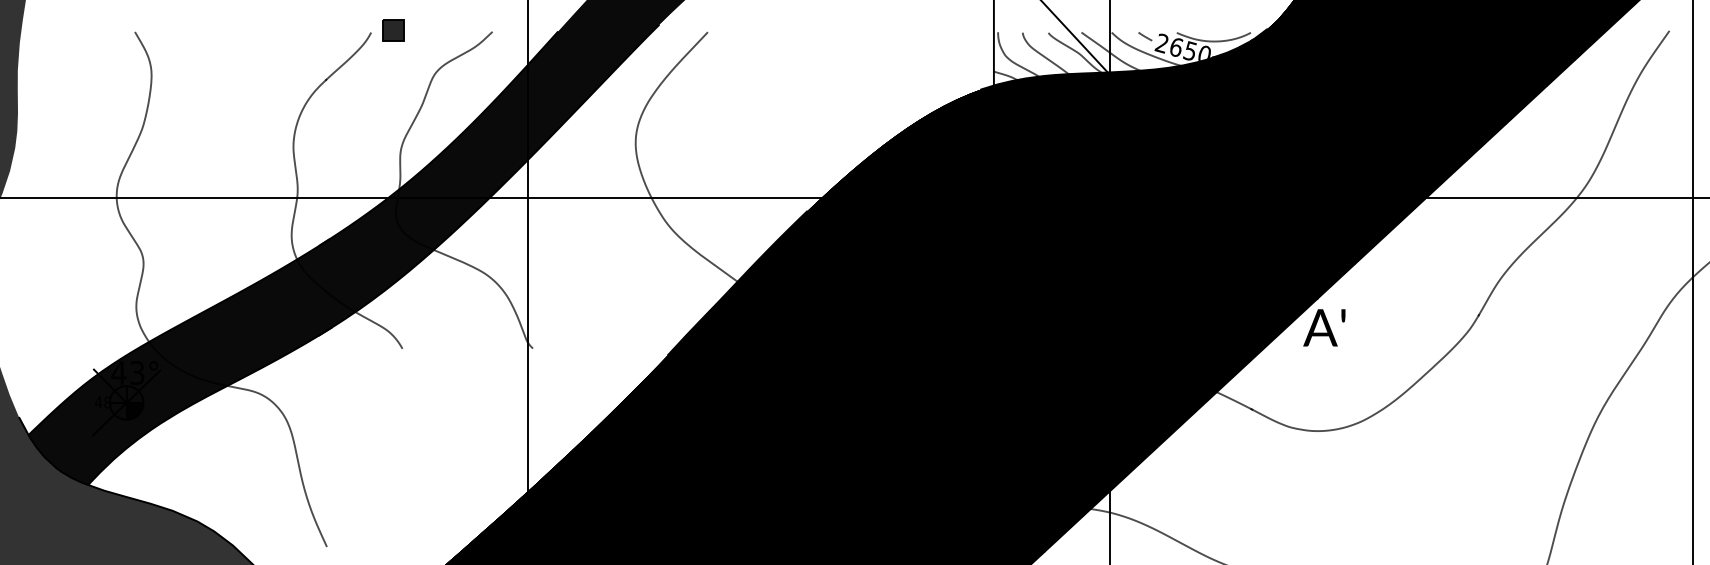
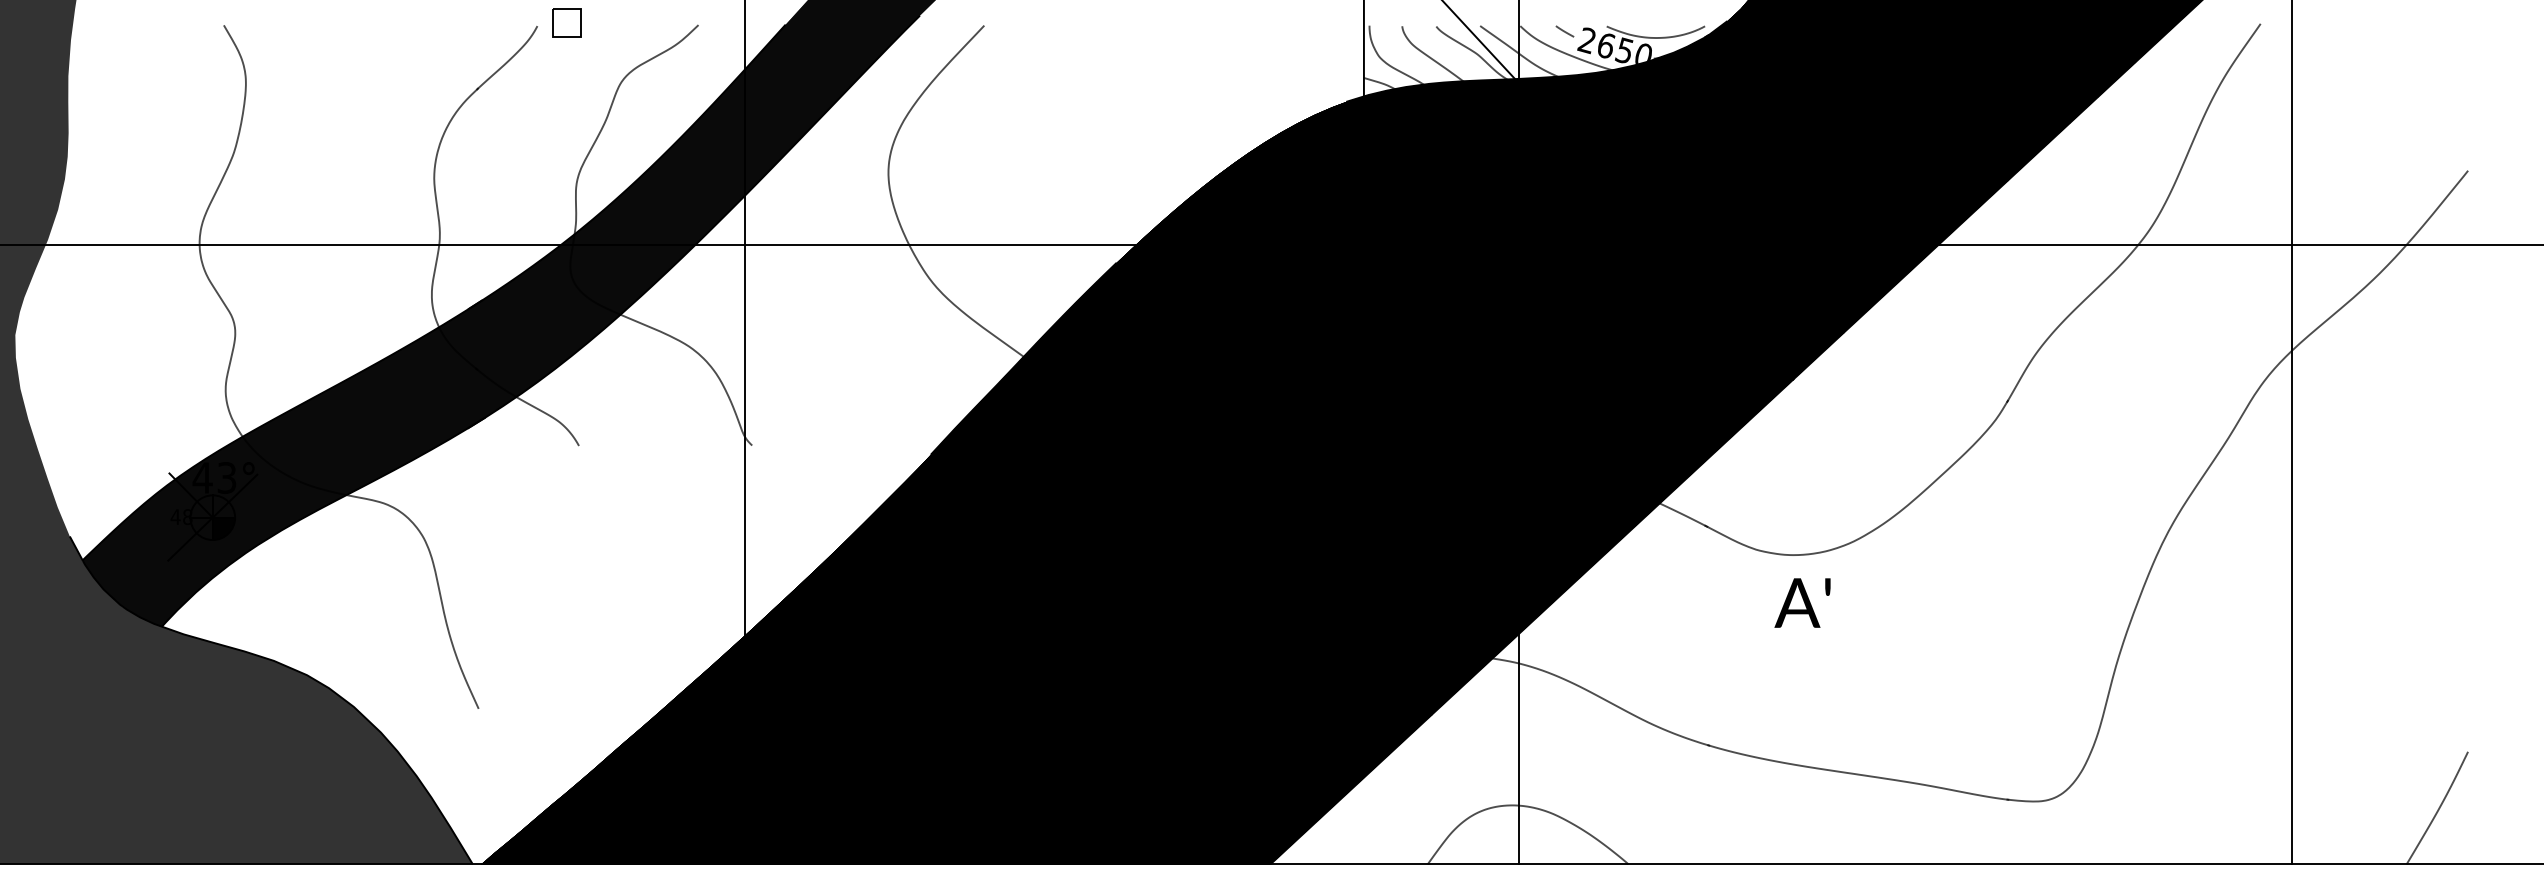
fill: (393, 29) -> (566, 22), removed
text: (1324, 327) -> (1802, 602), moved

